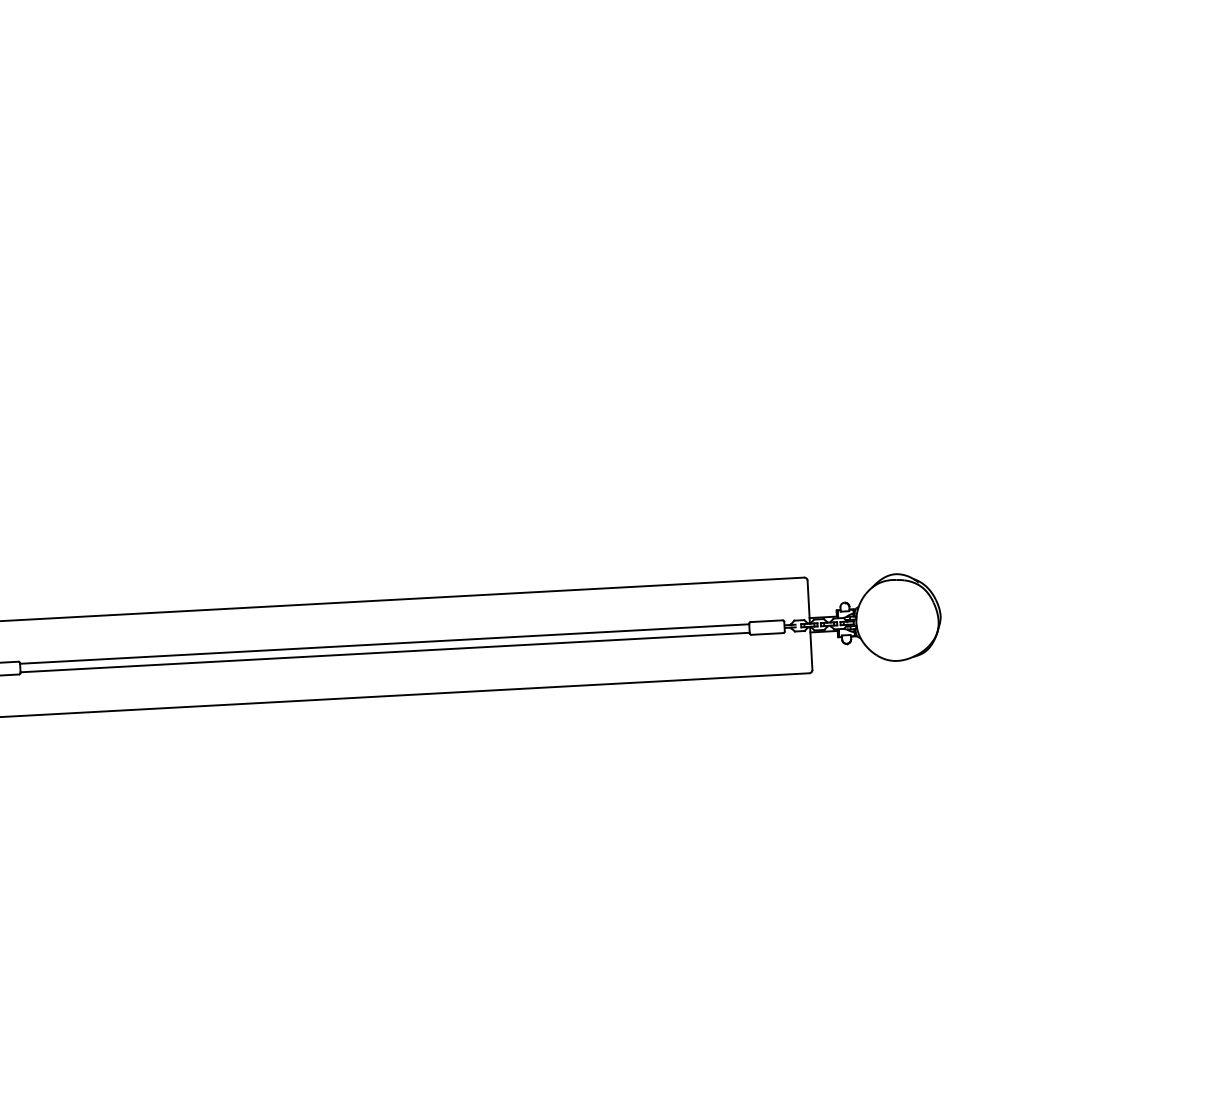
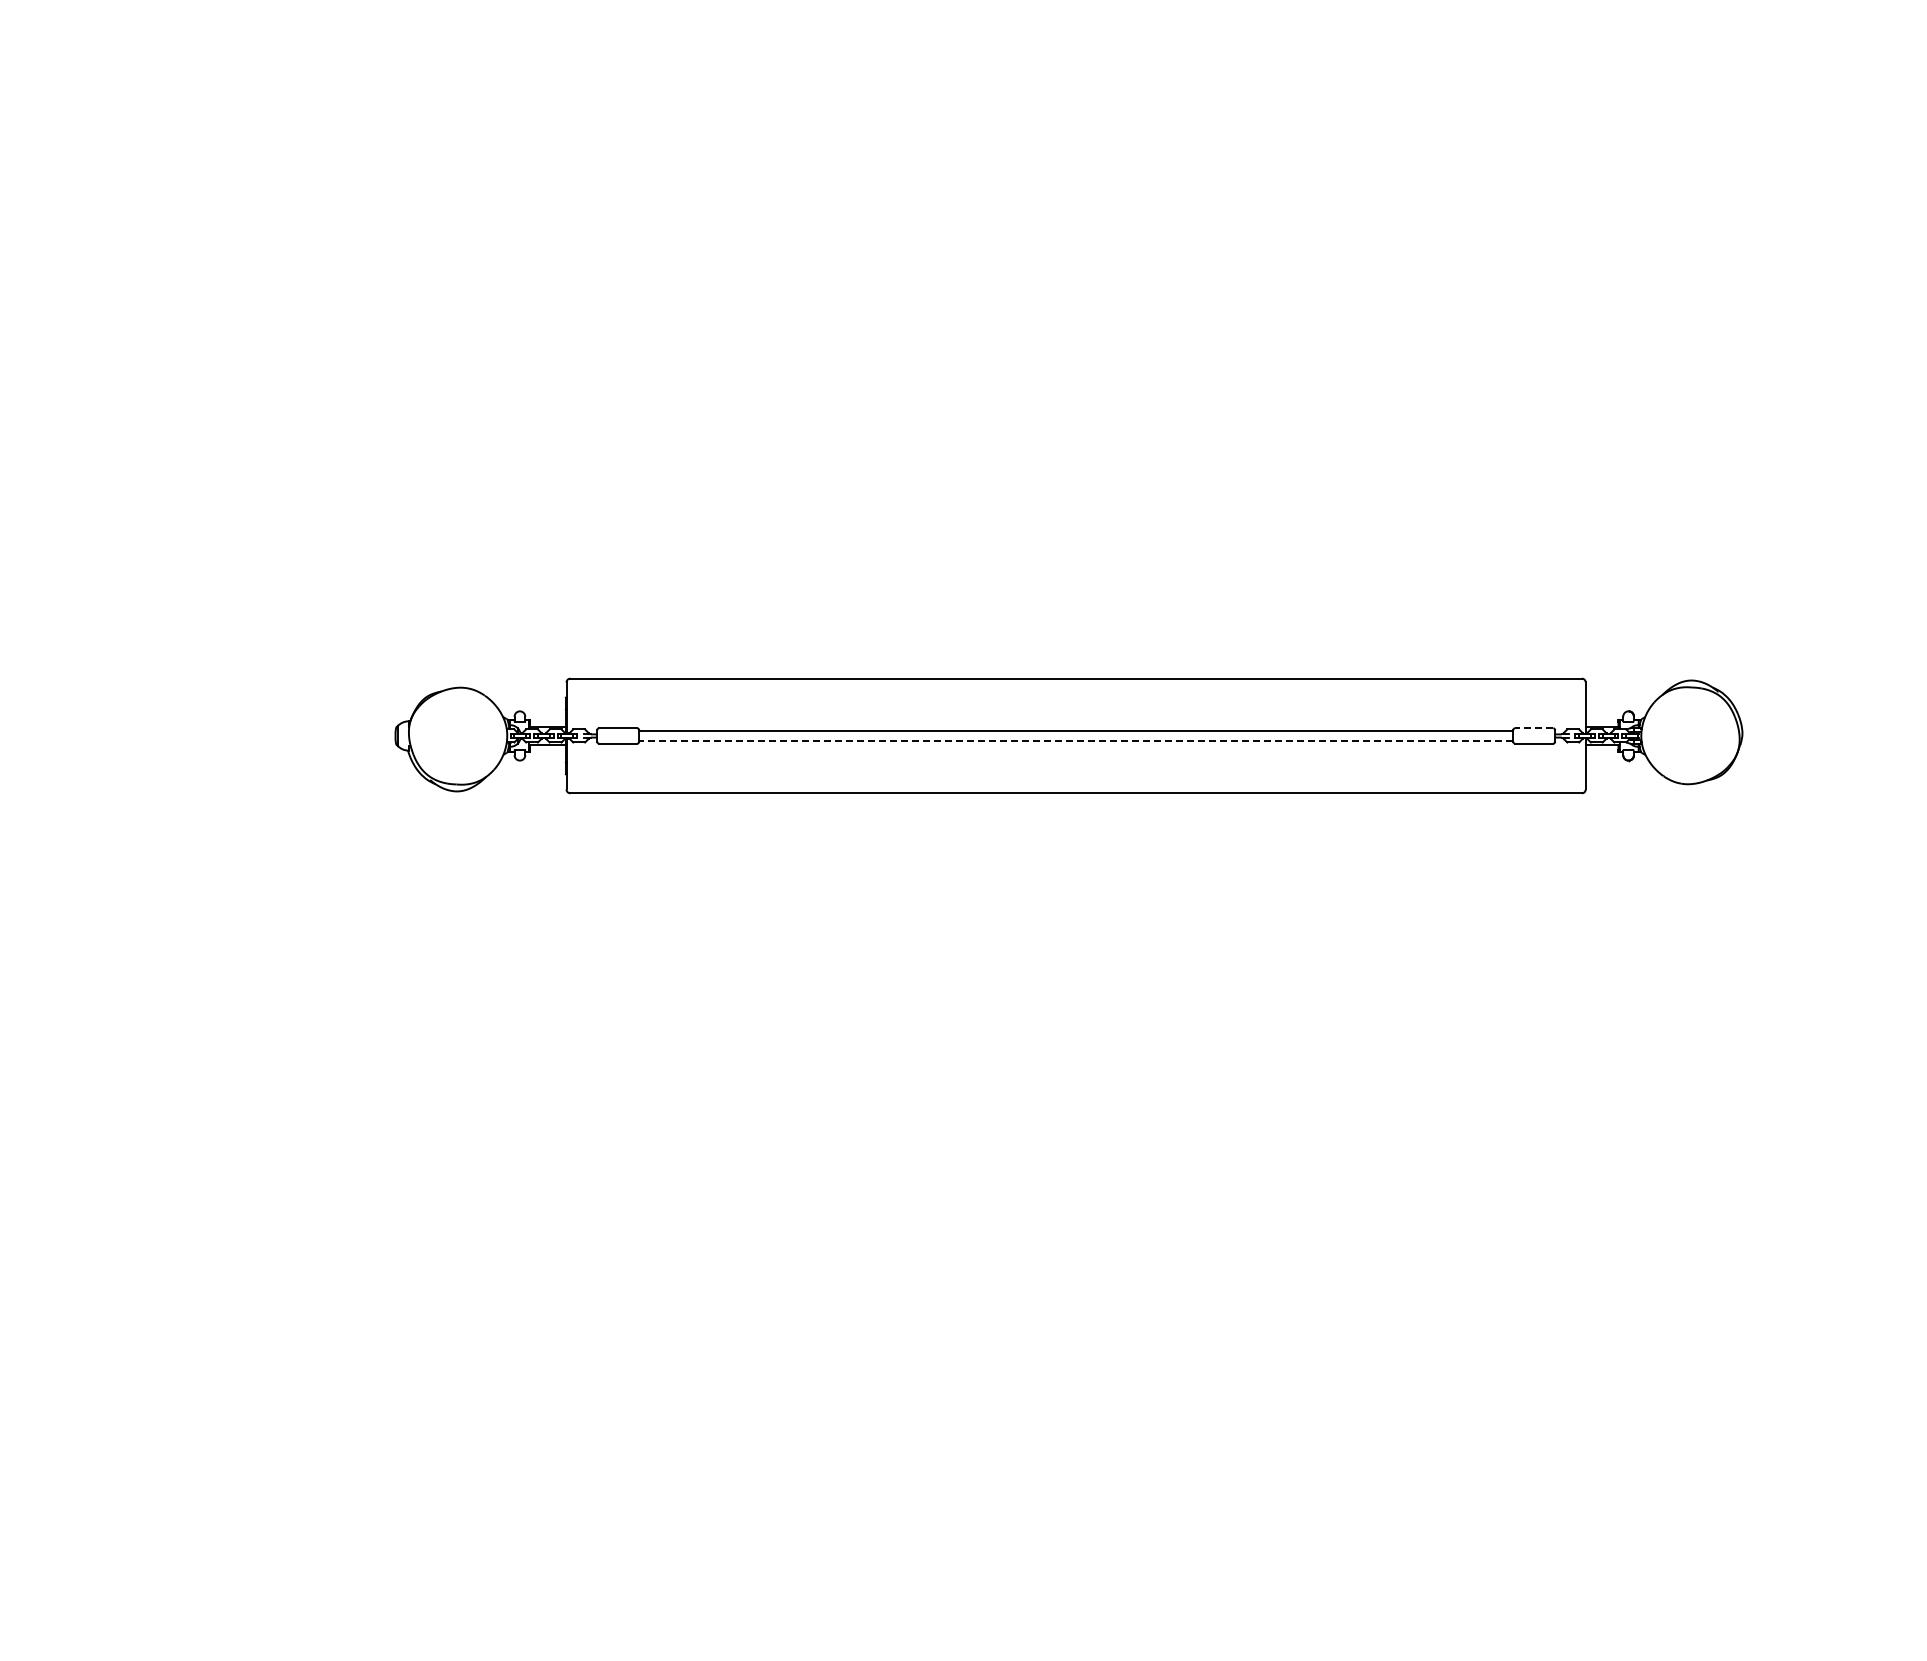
line: (766, 621) -> (1533, 728), solid -> dashed
line: (385, 652) -> (1076, 741), solid -> dashed

